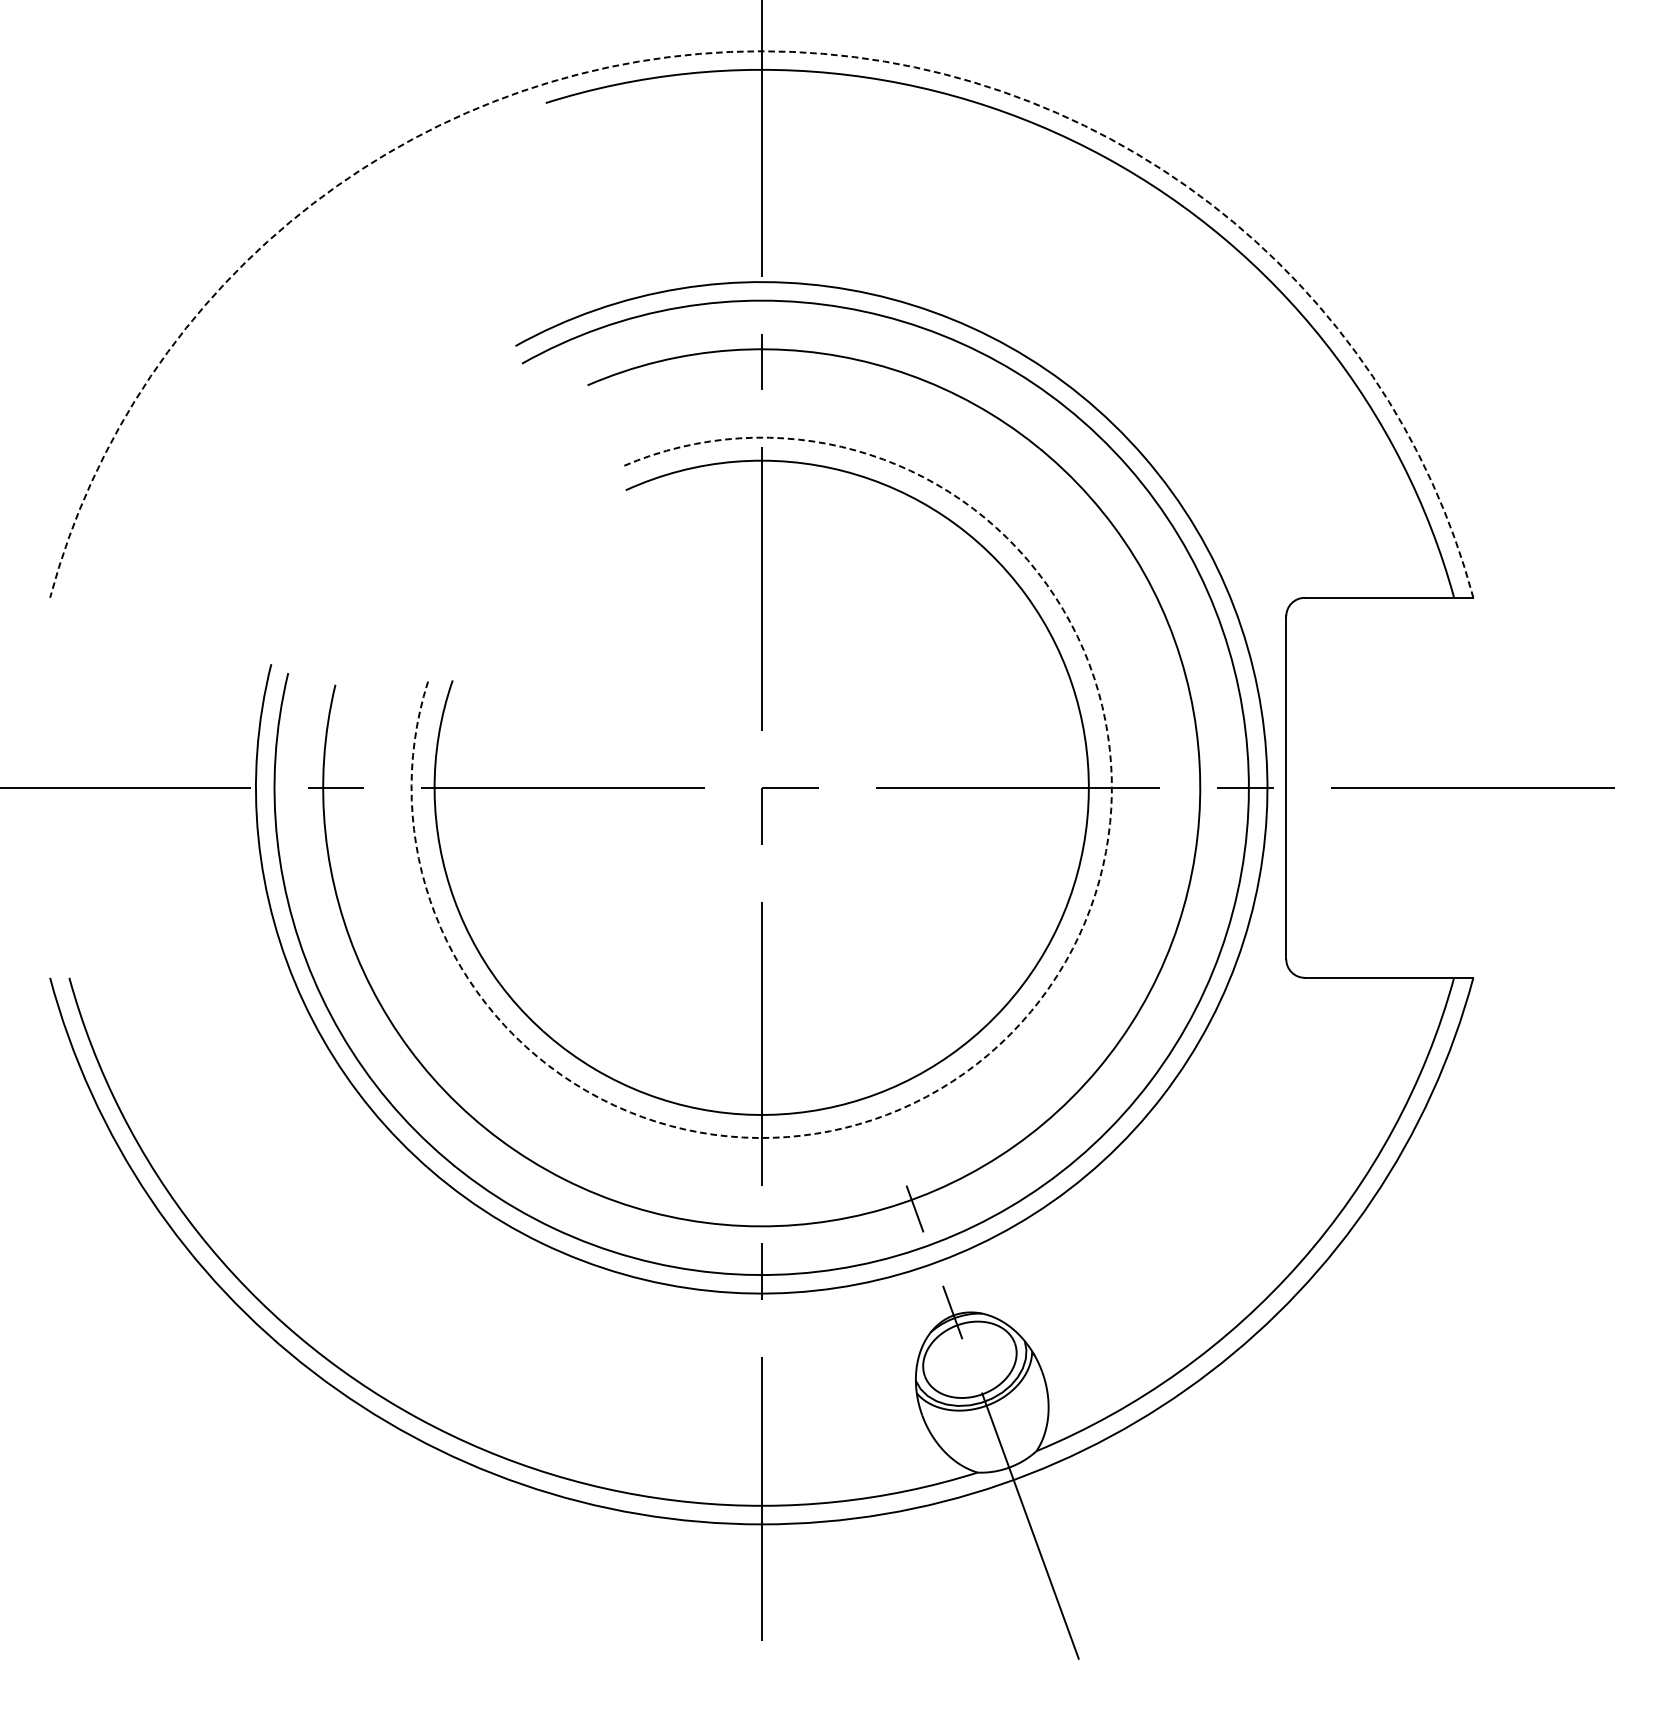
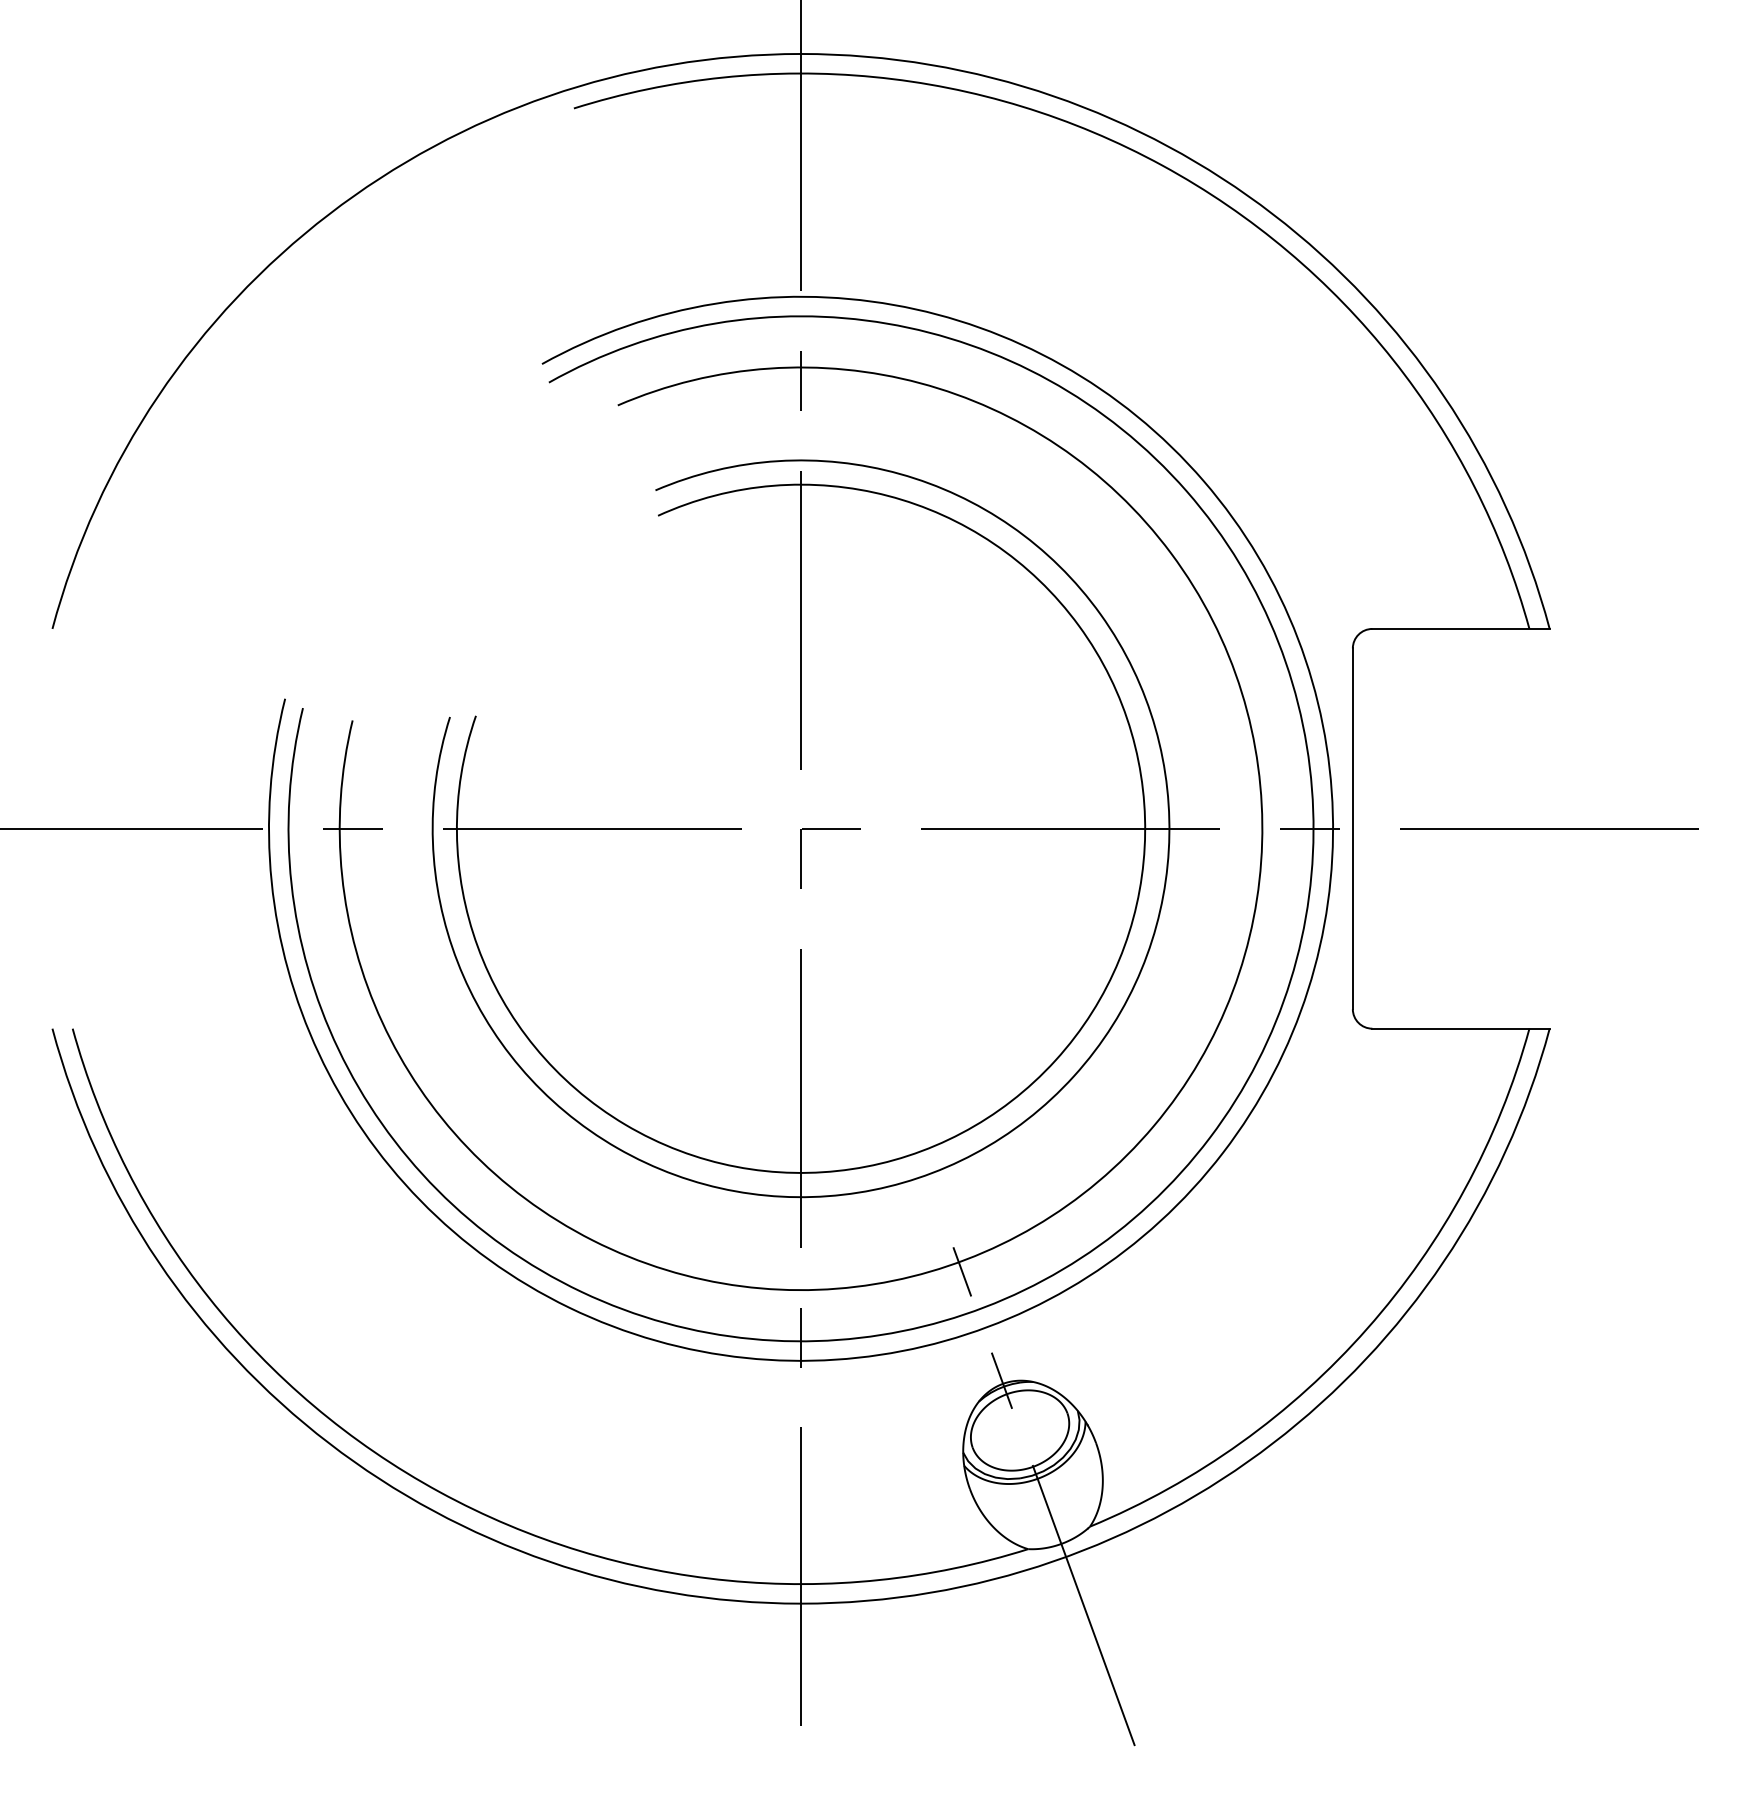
arc: (762, 50) -> (801, 53), dashed -> solid
arc: (1020, 1023) -> (1073, 1076), dashed -> solid

